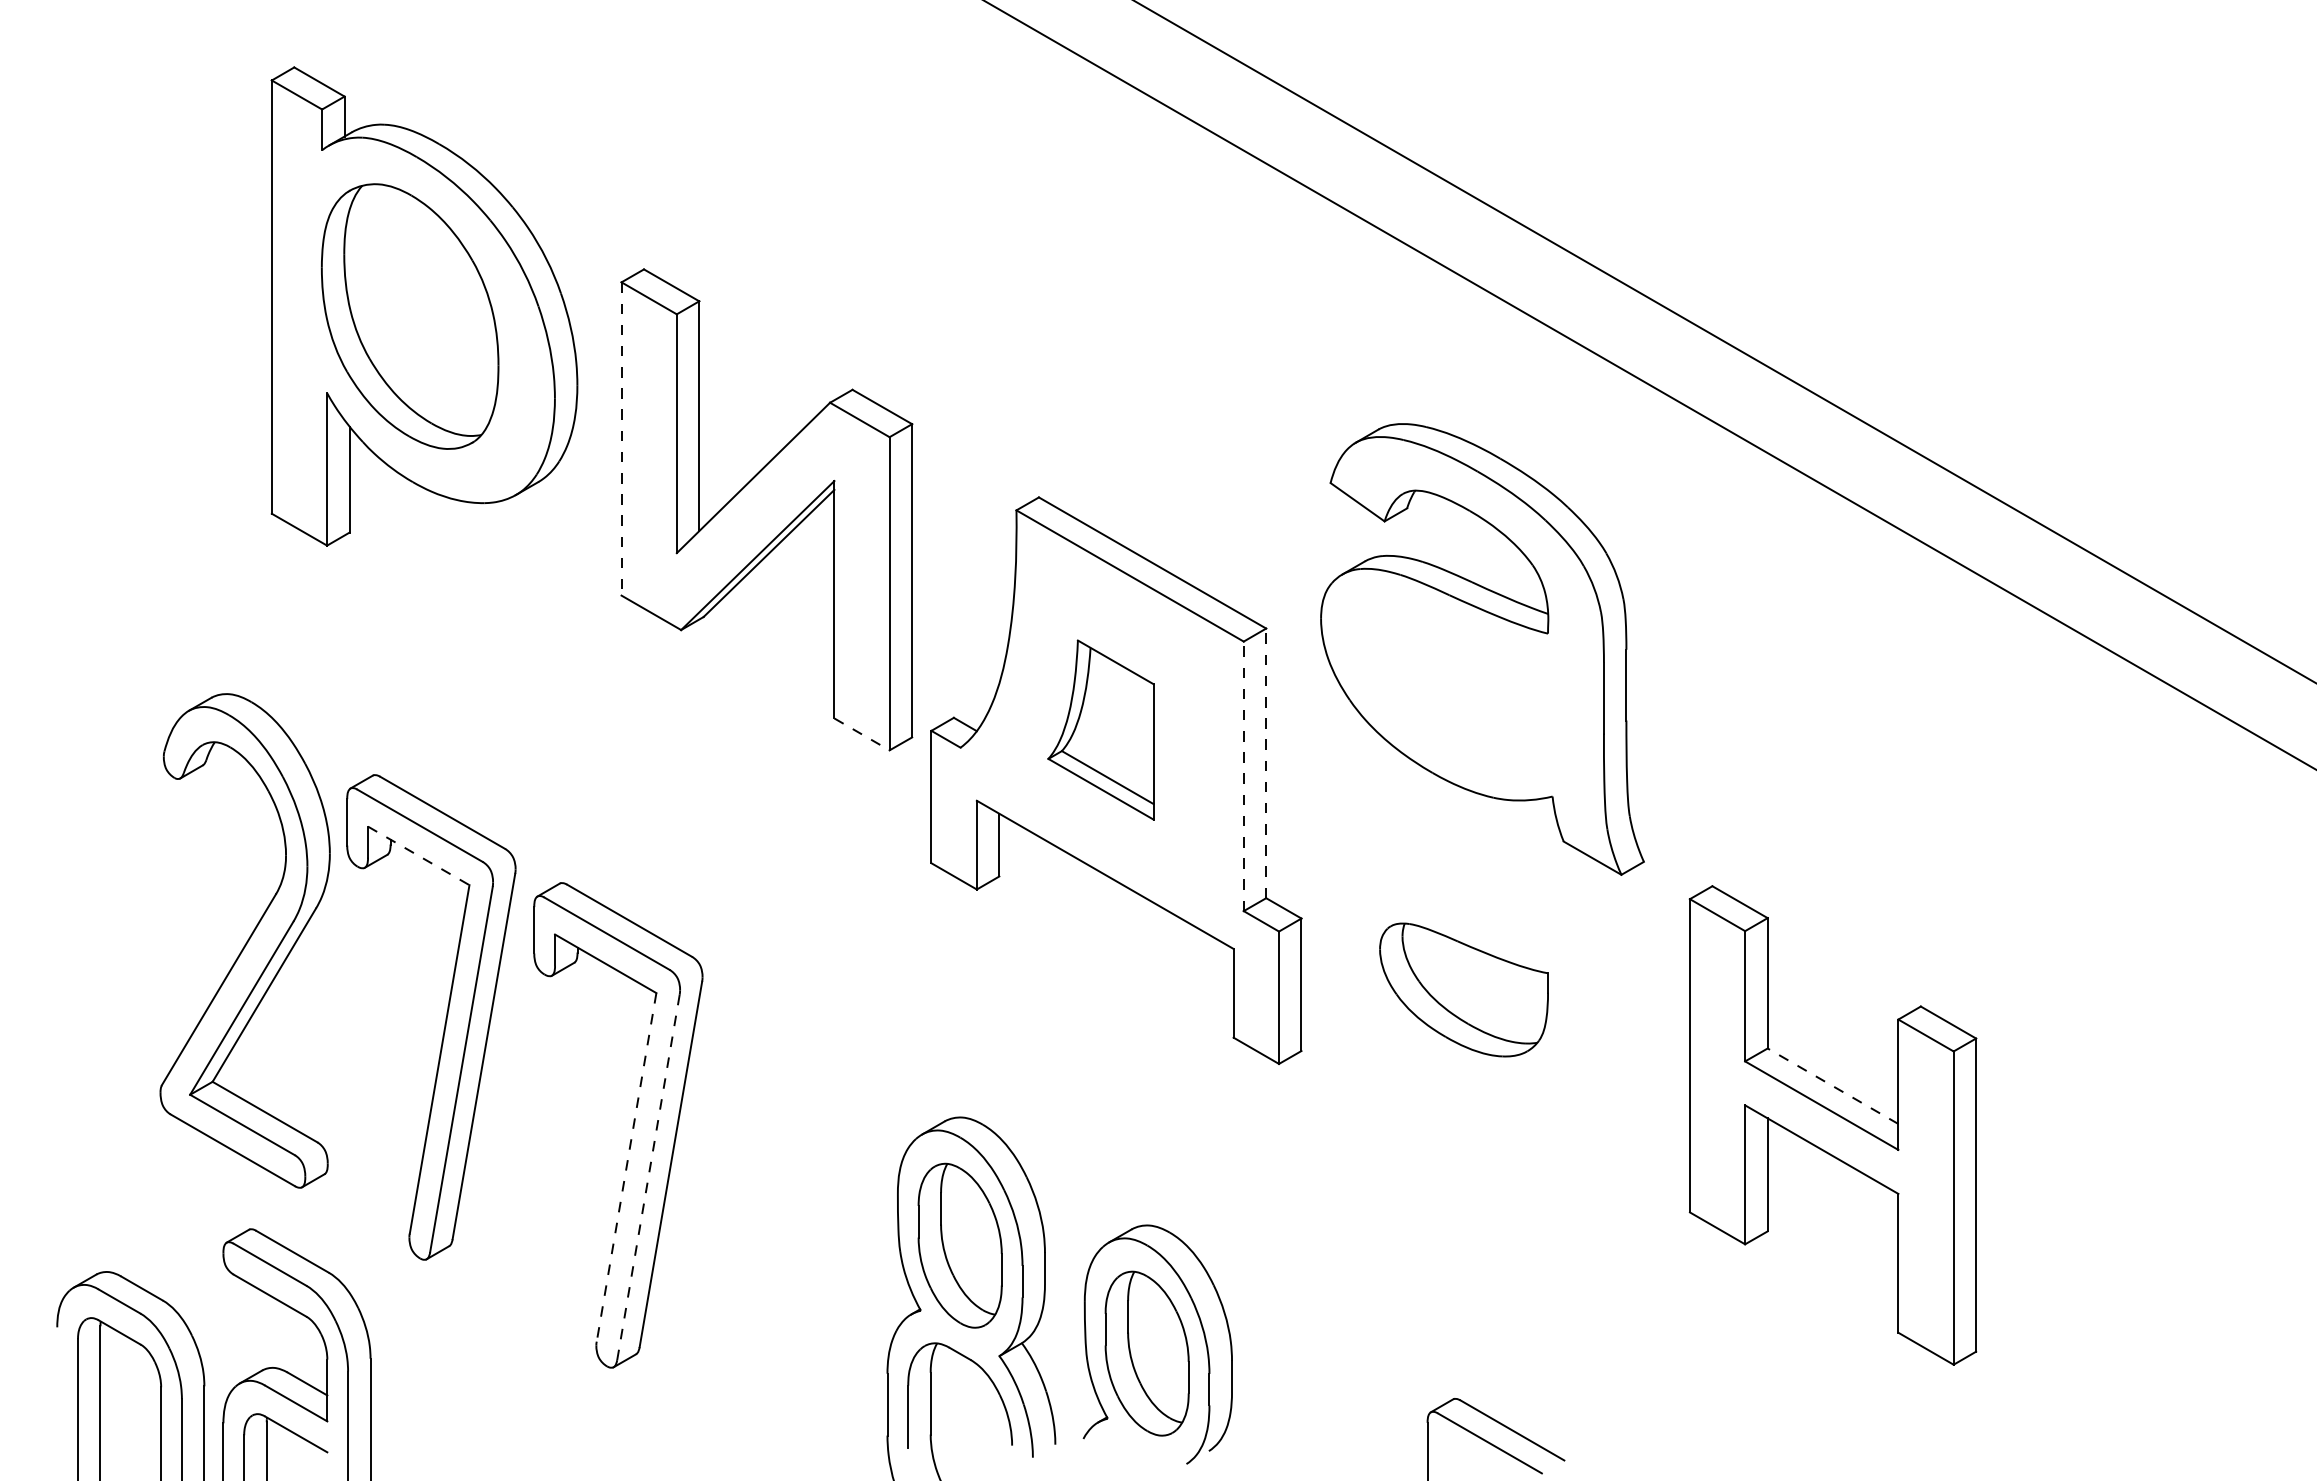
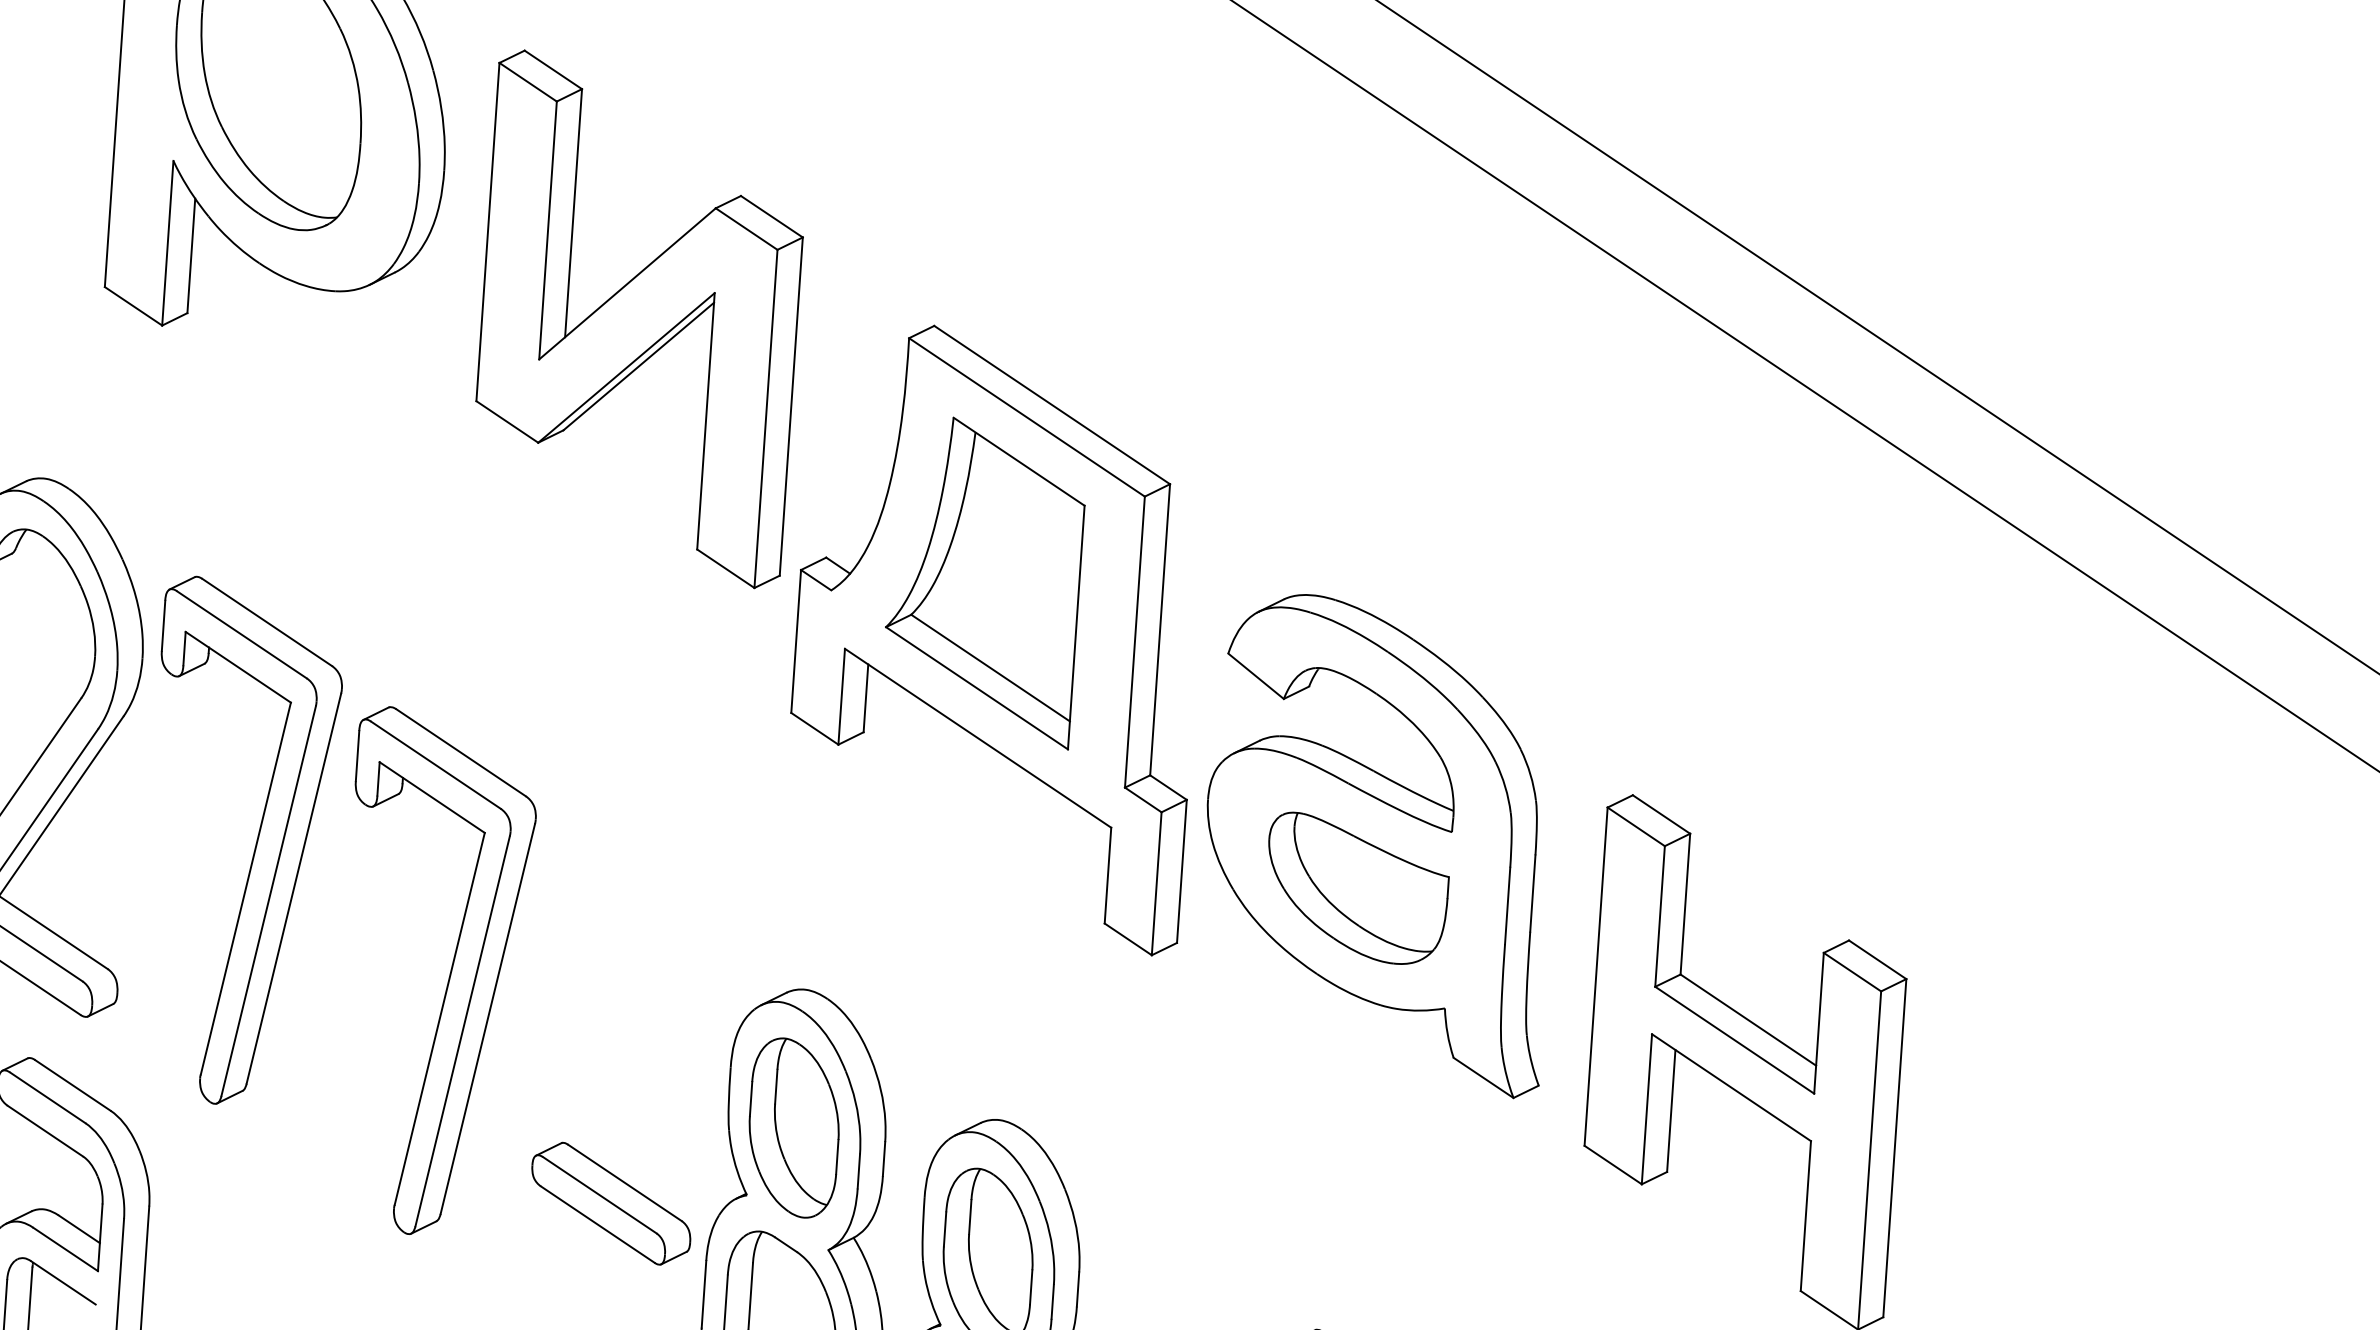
line: (621, 438) -> (487, 231), dashed -> solid
part: (1482, 649) -> (1380, 844), moved
part: (1100, 729) -> (983, 580), size x1.67
line: (862, 734) -> (726, 568), dashed -> solid
line: (1266, 763) -> (1160, 629), dashed -> solid
line: (1243, 776) -> (1134, 642), dashed -> solid
line: (418, 855) -> (238, 666), dashed -> solid
line: (1832, 1085) -> (1747, 1019), dashed -> solid
line: (626, 1167) -> (439, 1019), dashed -> solid
line: (648, 1176) -> (462, 1030), dashed -> solid
part: (796, 1326) -> (611, 1203), added

